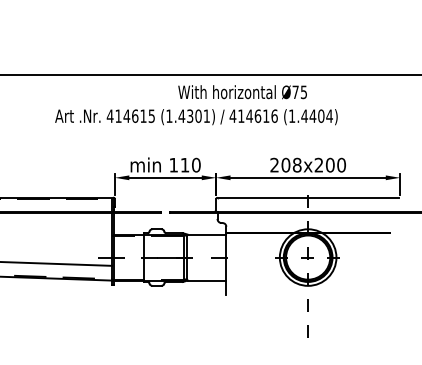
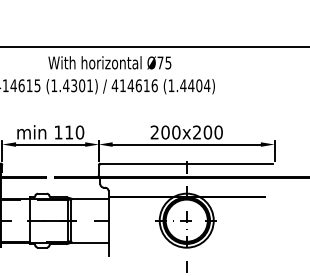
text: (242, 92) -> (109, 63), moved
text: (296, 165) -> (175, 132), 208x200 -> 200x200

